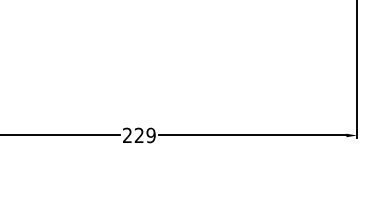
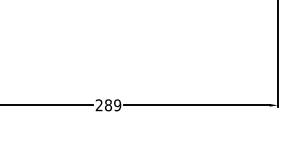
text: (139, 135) -> (108, 105), 229 -> 289

